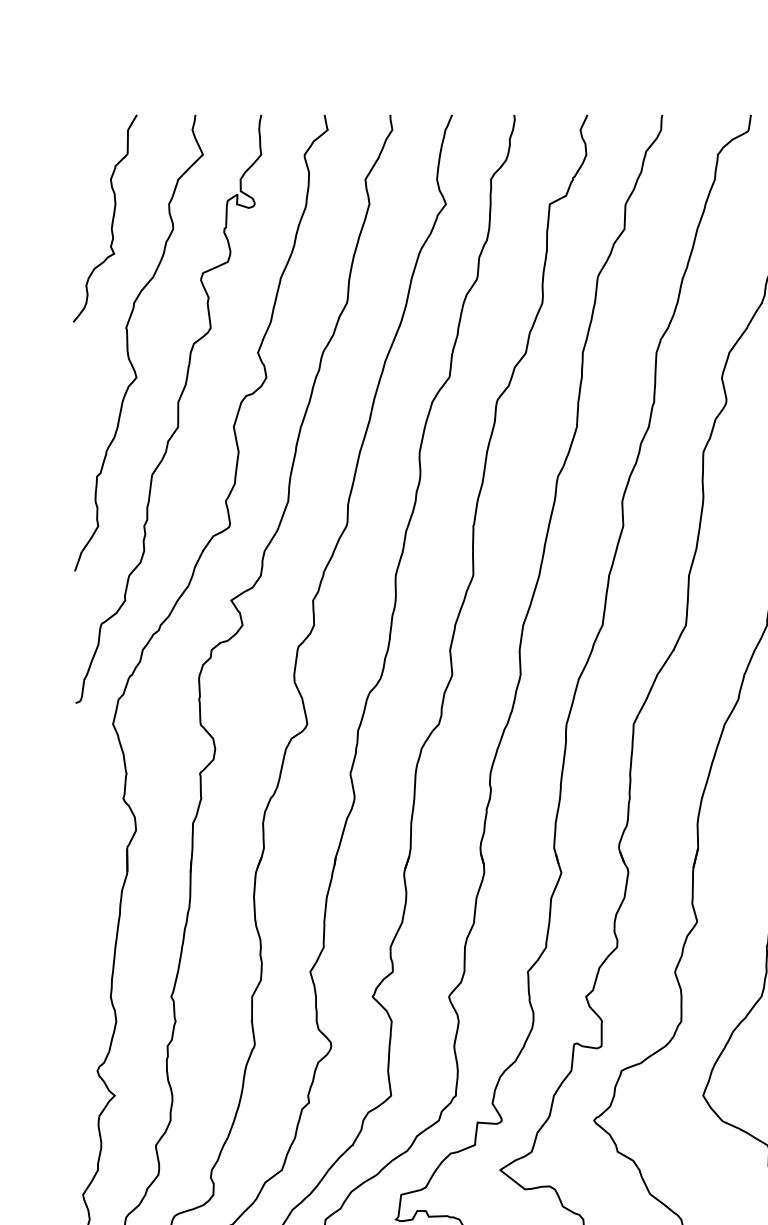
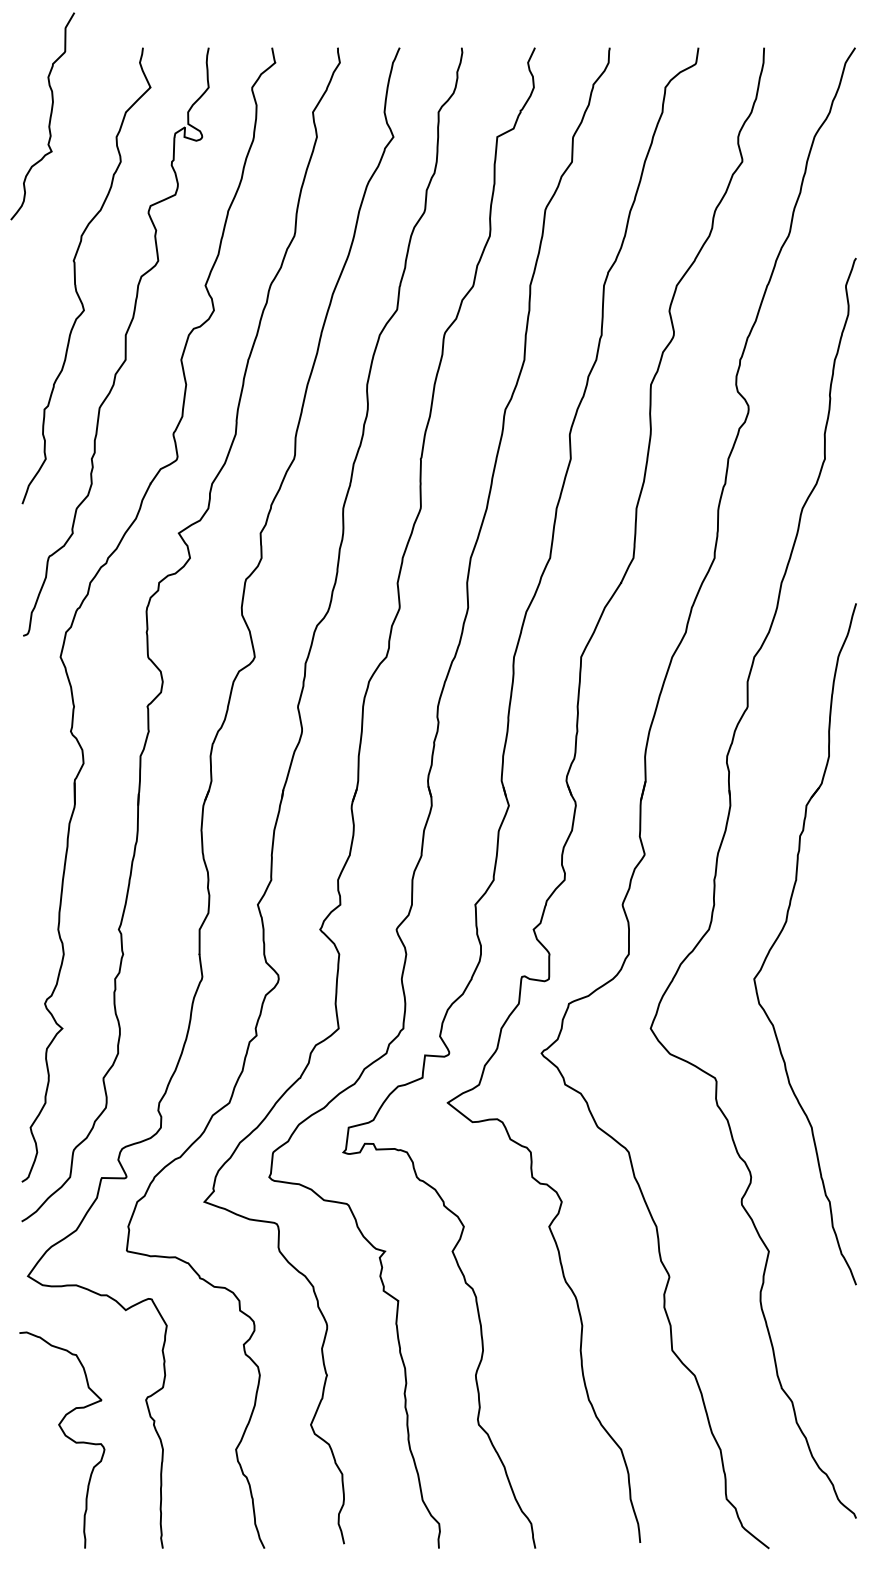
curve: (111, 218) -> (49, 116), moved

